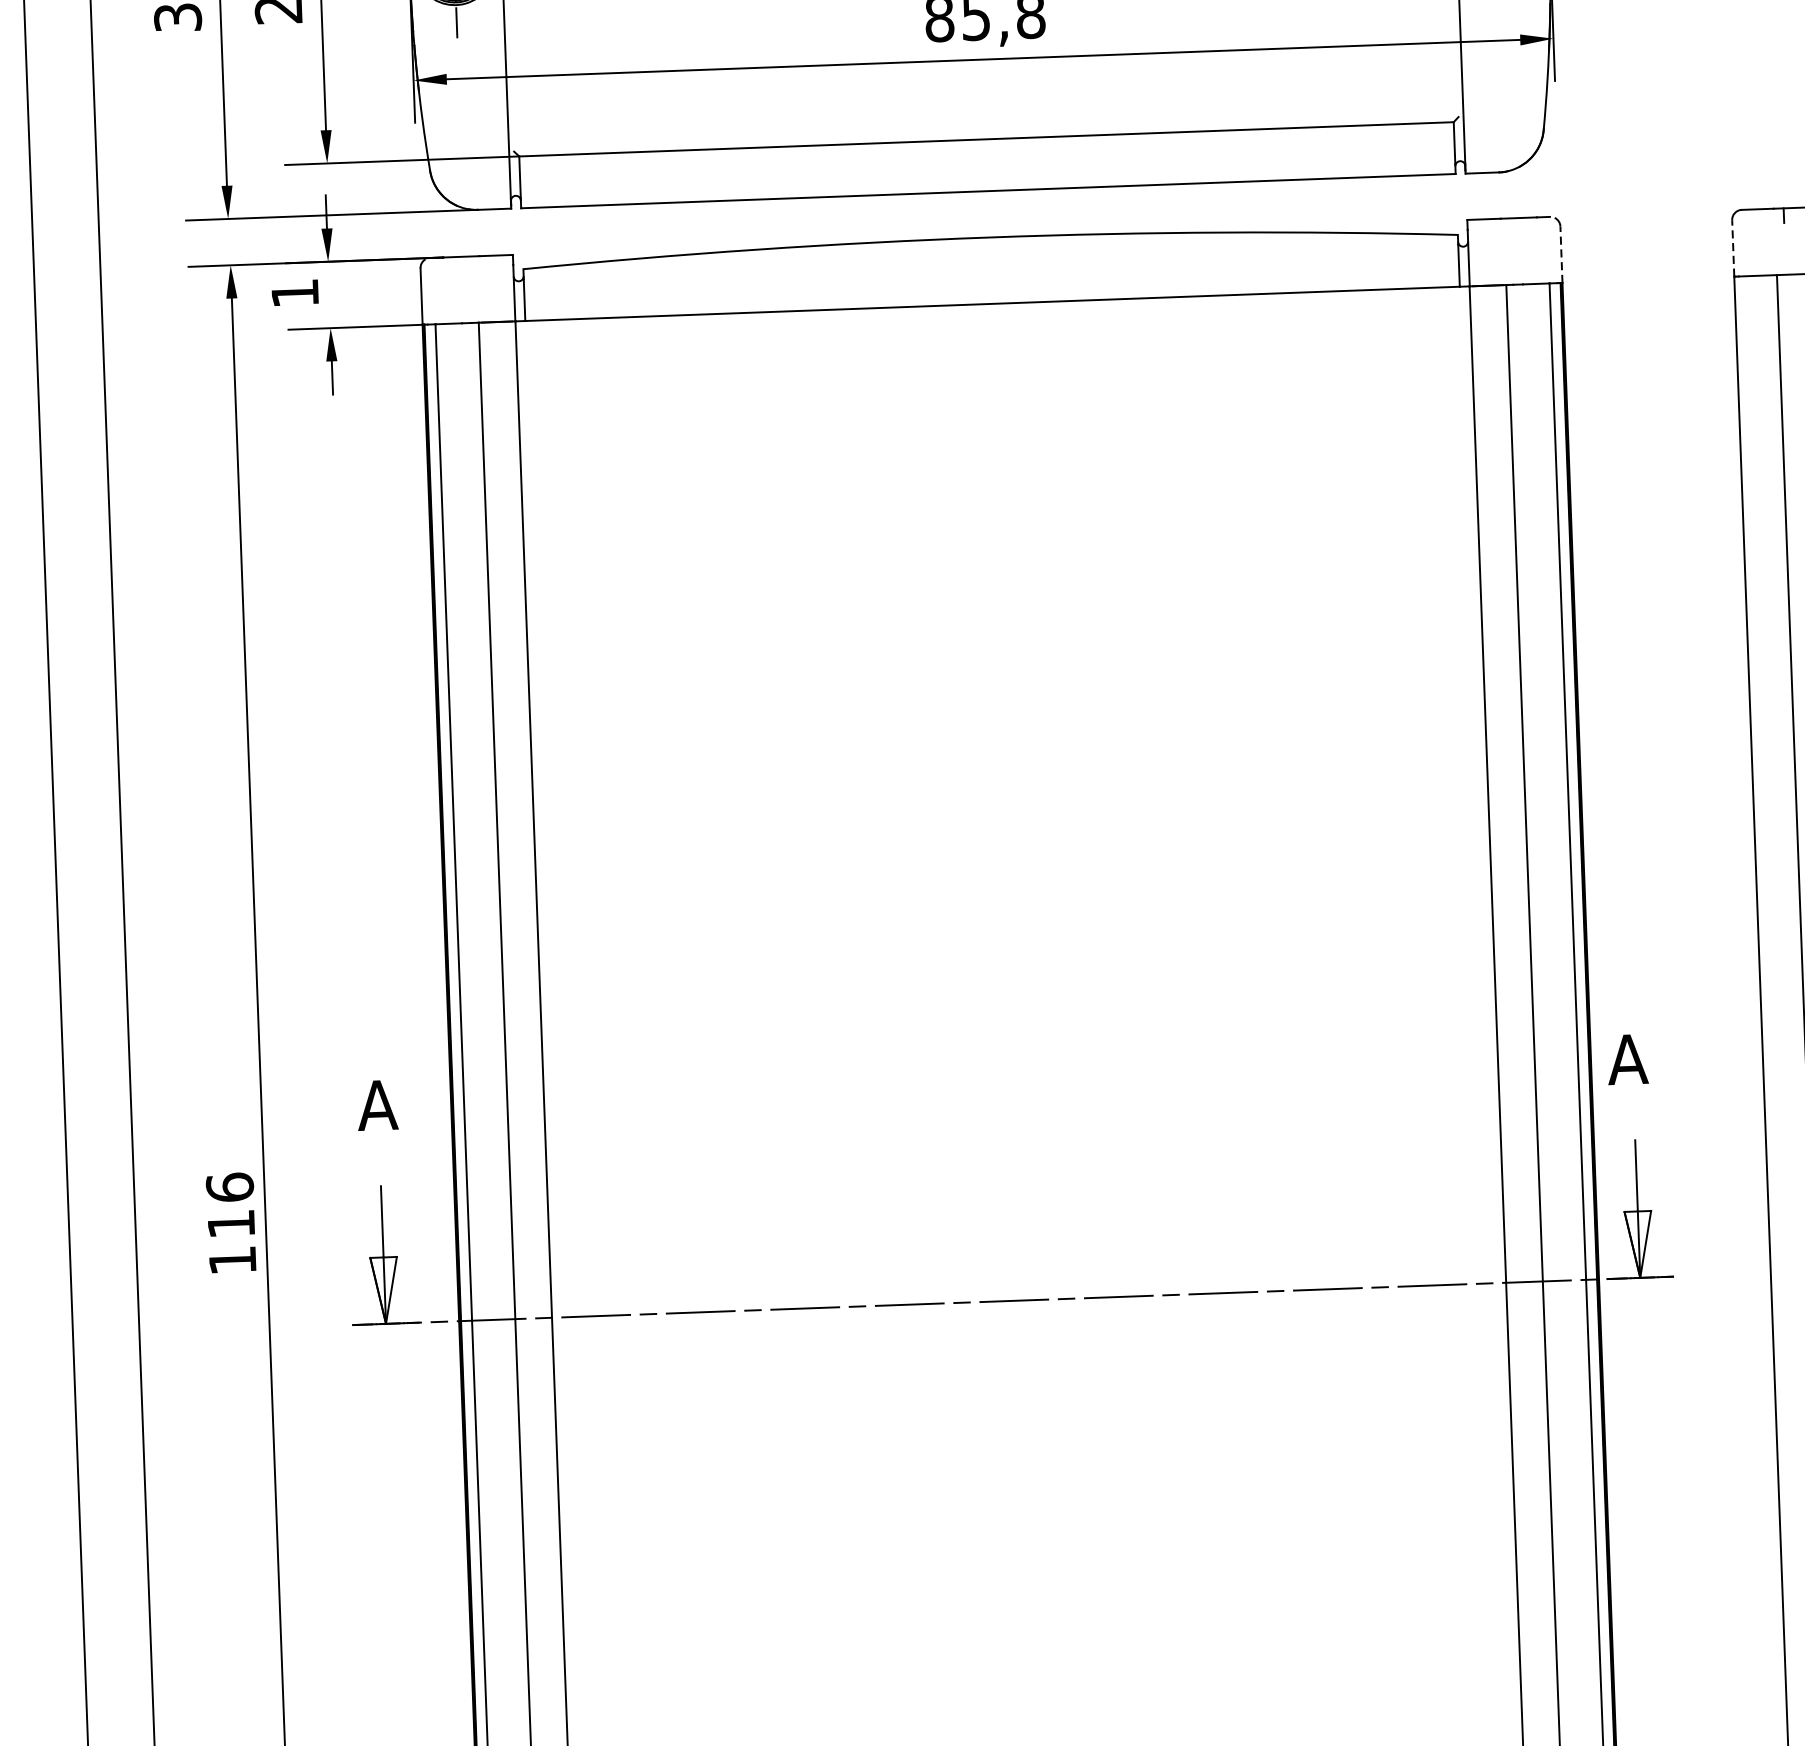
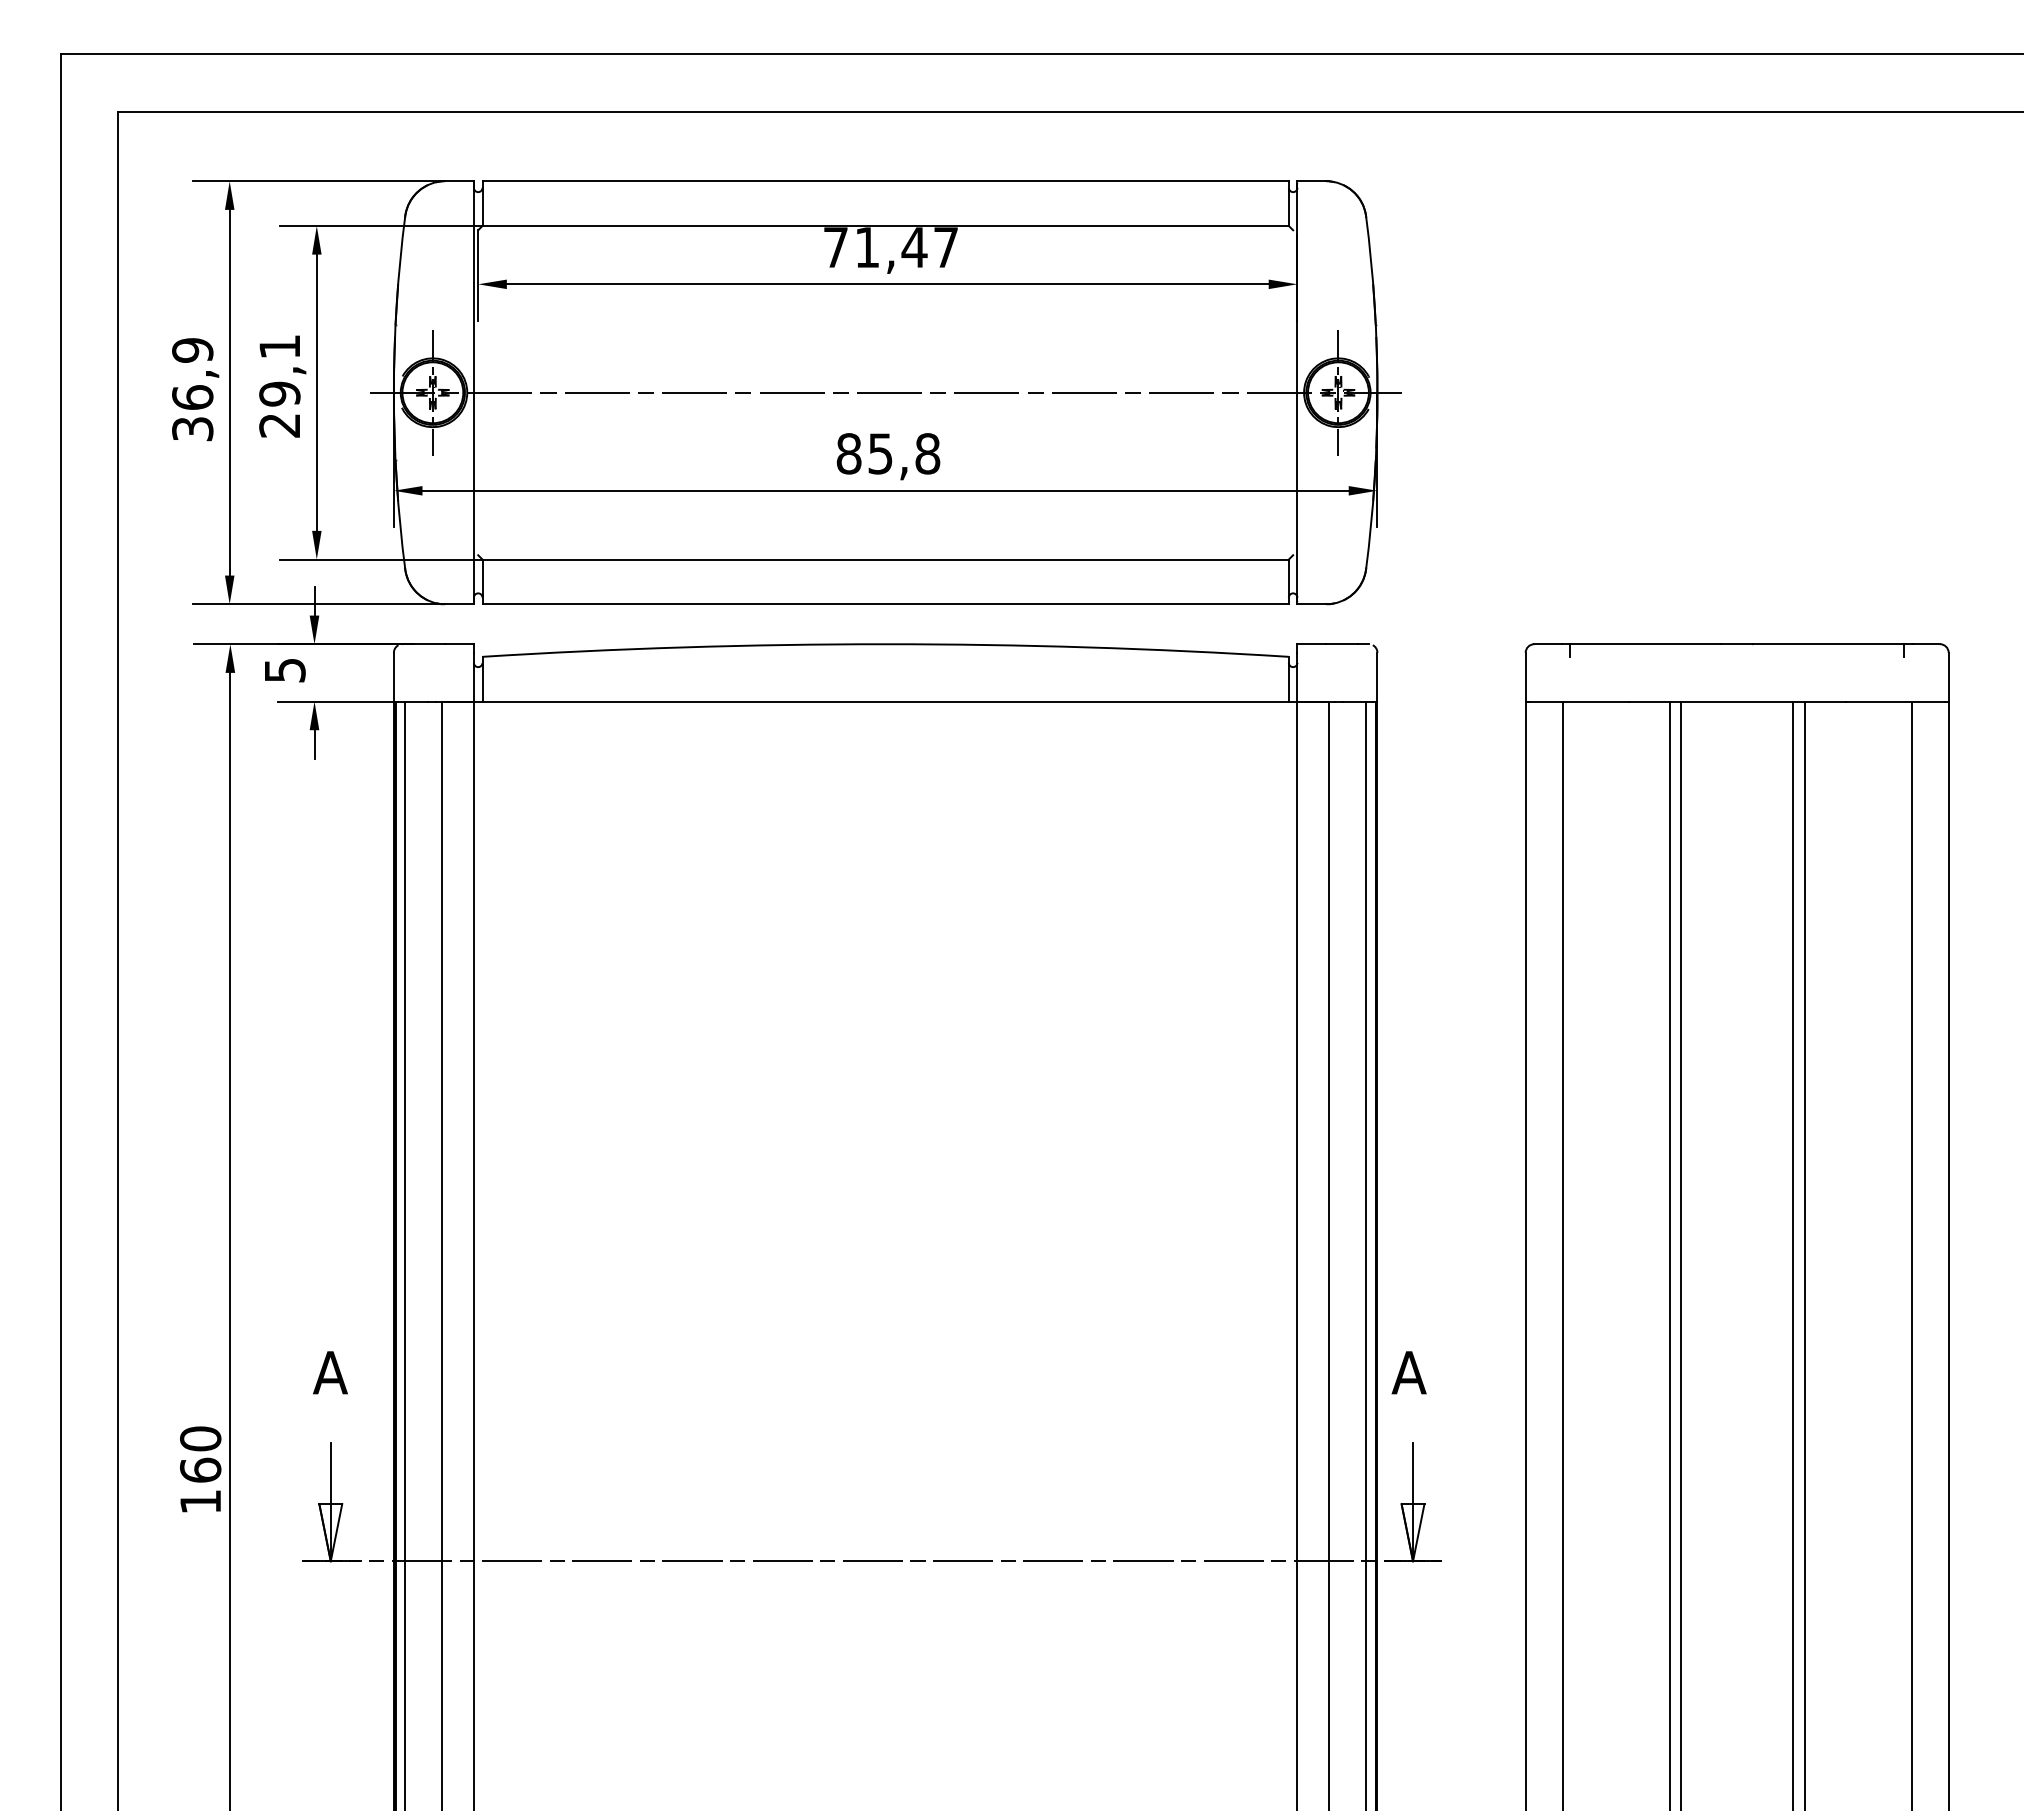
line: (1732, 247) -> (1525, 676), dashed -> solid
line: (1561, 253) -> (1377, 676), dashed -> solid
text: (295, 293) -> (285, 670), 1 -> 5
text: (230, 1205) -> (200, 1454), 116 -> 160

